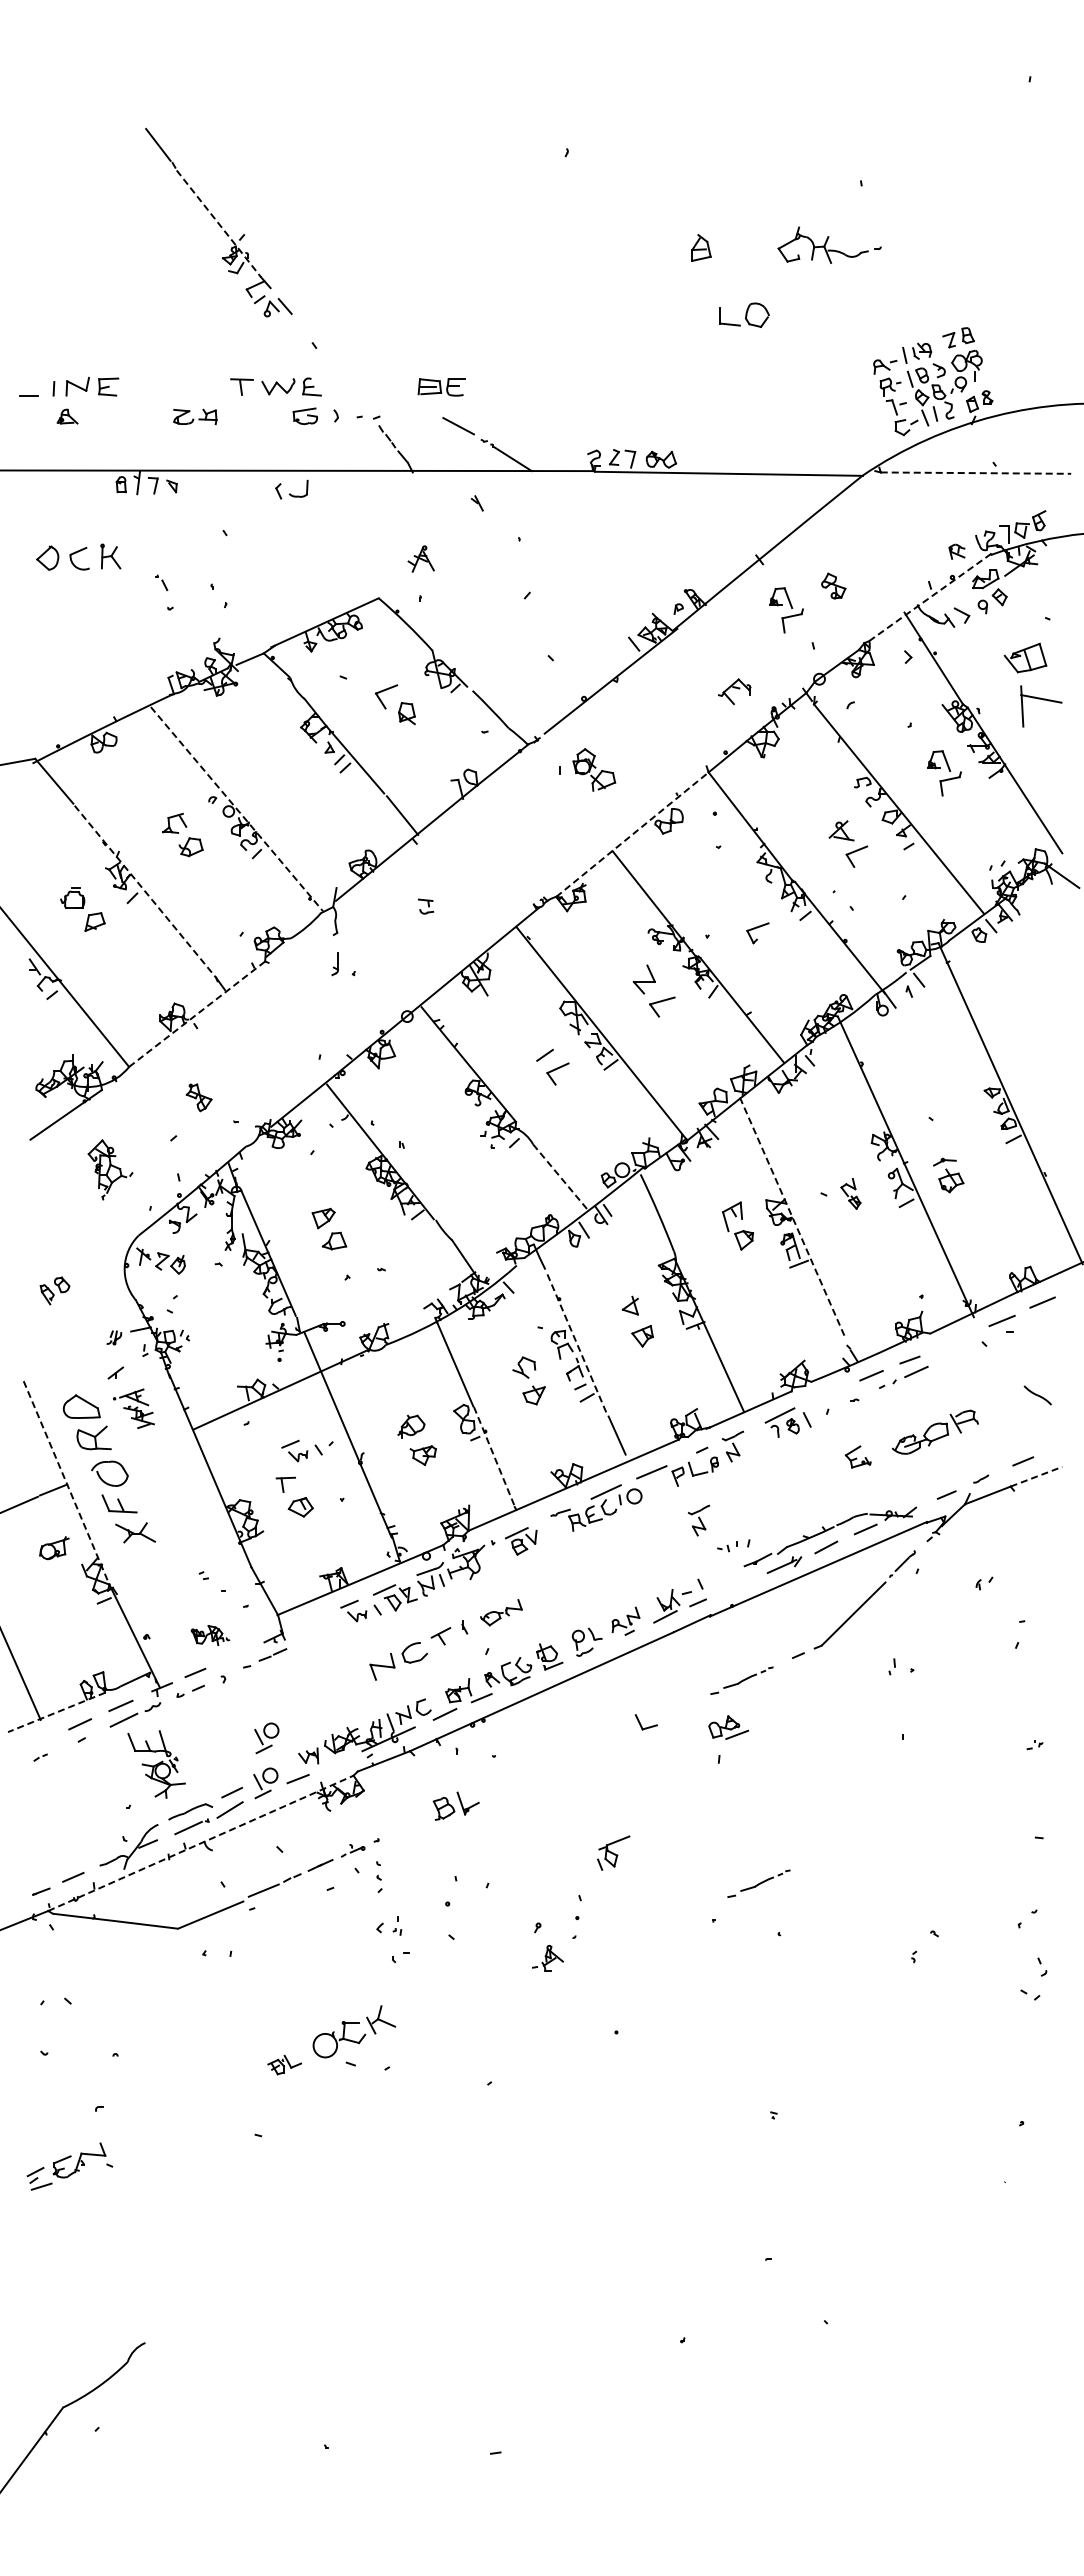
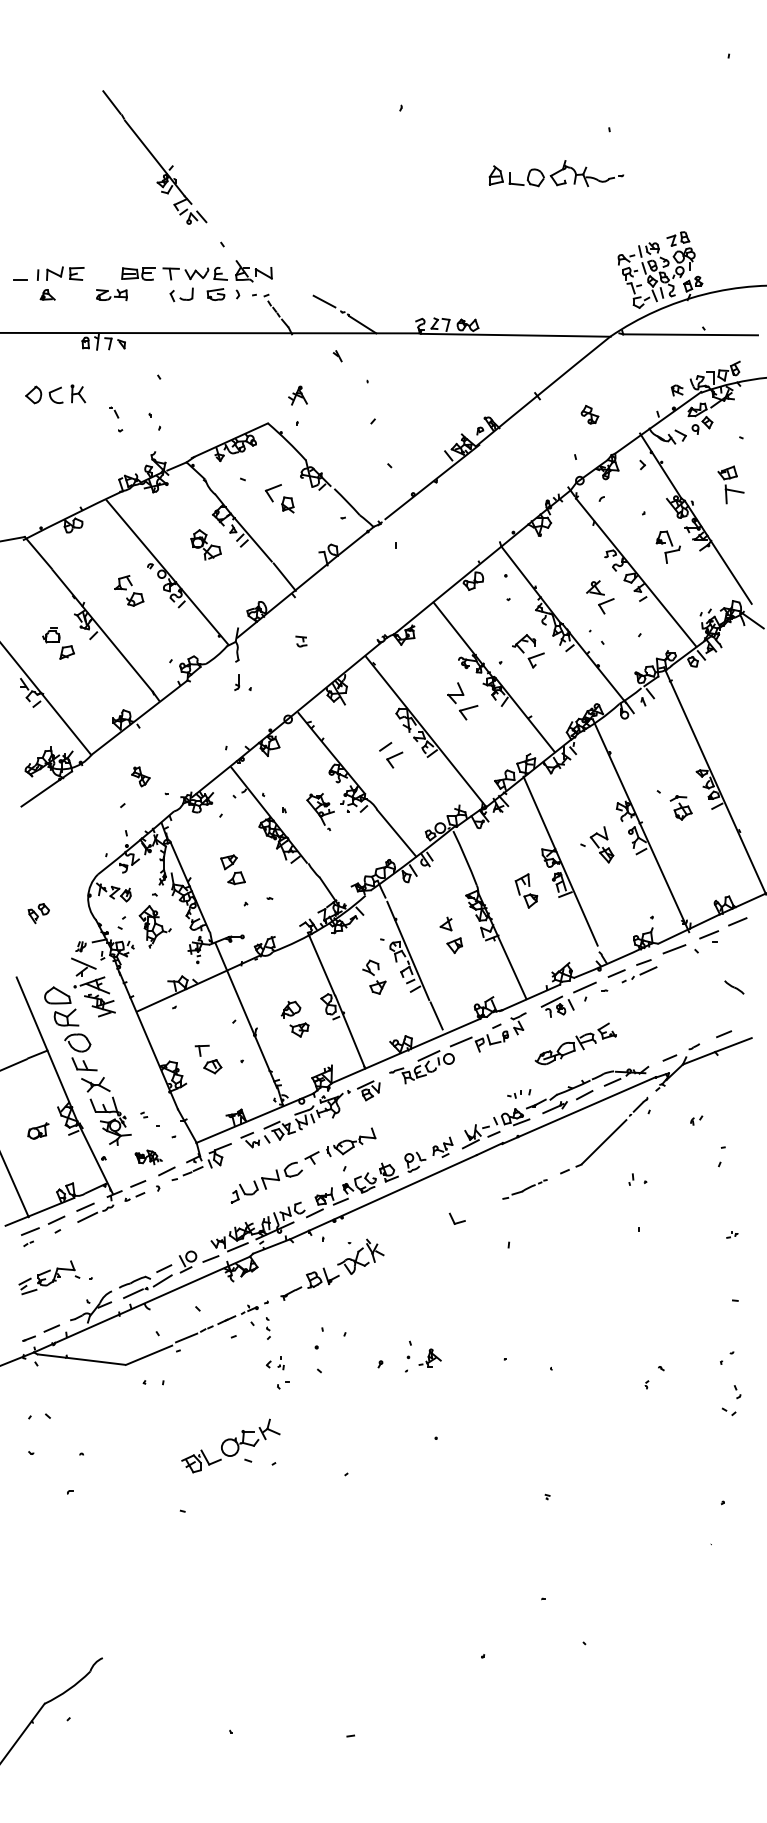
line: (219, 224) -> (155, 158), dashed -> solid
part: (744, 314) -> (526, 177), moved
part: (358, 383) -> (253, 271), added
part: (441, 387) -> (138, 274), moved
part: (195, 416) -> (112, 294), moved
line: (976, 473) -> (690, 335), dashed -> solid
part: (291, 489) -> (181, 294), moved
line: (930, 597) -> (658, 422), dashed -> solid
part: (786, 610) -> (556, 432), removed
part: (1032, 685) -> (730, 485), size x0.62
part: (734, 691) -> (523, 643), moved
part: (594, 769) -> (206, 544), moved
line: (237, 809) -> (168, 572), dashed -> solid
line: (632, 834) -> (447, 590), dashed -> solid
line: (145, 892) -> (102, 631), dashed -> solid
line: (197, 1013) -> (139, 717), dashed -> solid
part: (452, 1147) -> (320, 812), added
part: (110, 1169) -> (155, 926), moved
part: (948, 1175) -> (681, 807), moved
line: (560, 1177) -> (396, 833), dashed -> solid
part: (850, 1193) -> (601, 844), size x1.67
line: (792, 1217) -> (560, 861), dashed -> solid
part: (738, 1231) -> (526, 894), moved
line: (952, 1341) -> (674, 949), added
line: (577, 1344) -> (408, 951), dashed -> solid
line: (118, 1361) -> (83, 963), added
line: (826, 1395) -> (584, 987), added
part: (133, 1408) -> (94, 996), size x1.43
part: (934, 1431) -> (565, 1048), moved
part: (301, 1451) -> (213, 1027), removed
line: (495, 1458) -> (350, 1032), dashed -> solid
line: (1036, 1476) -> (733, 1044), dashed -> solid
line: (66, 1483) -> (46, 1049), dashed -> solid
part: (698, 1520) -> (494, 1076), removed
part: (54, 1548) -> (38, 1131), moved
part: (501, 1612) -> (354, 1141), size x1.43
line: (235, 1654) -> (166, 1170), added
part: (345, 1684) -> (244, 1192), added
line: (56, 1712) -> (39, 1211), dashed -> solid
part: (728, 1727) -> (515, 1117), moved
part: (266, 1738) -> (188, 1230), removed
line: (42, 1740) -> (30, 1231), added
line: (336, 1762) -> (238, 1247), added
part: (156, 1764) -> (110, 1121), moved
part: (509, 1775) -> (360, 1256), added
part: (411, 1827) -> (291, 1293), added
line: (201, 1843) -> (142, 1304), dashed -> solid
part: (613, 1852) -> (219, 1155), moved
part: (758, 1883) -> (536, 1332), removed
part: (547, 1958) -> (429, 1358), moved
part: (284, 2064) -> (201, 1461), size x1.67
part: (69, 2166) -> (49, 1277), moved

